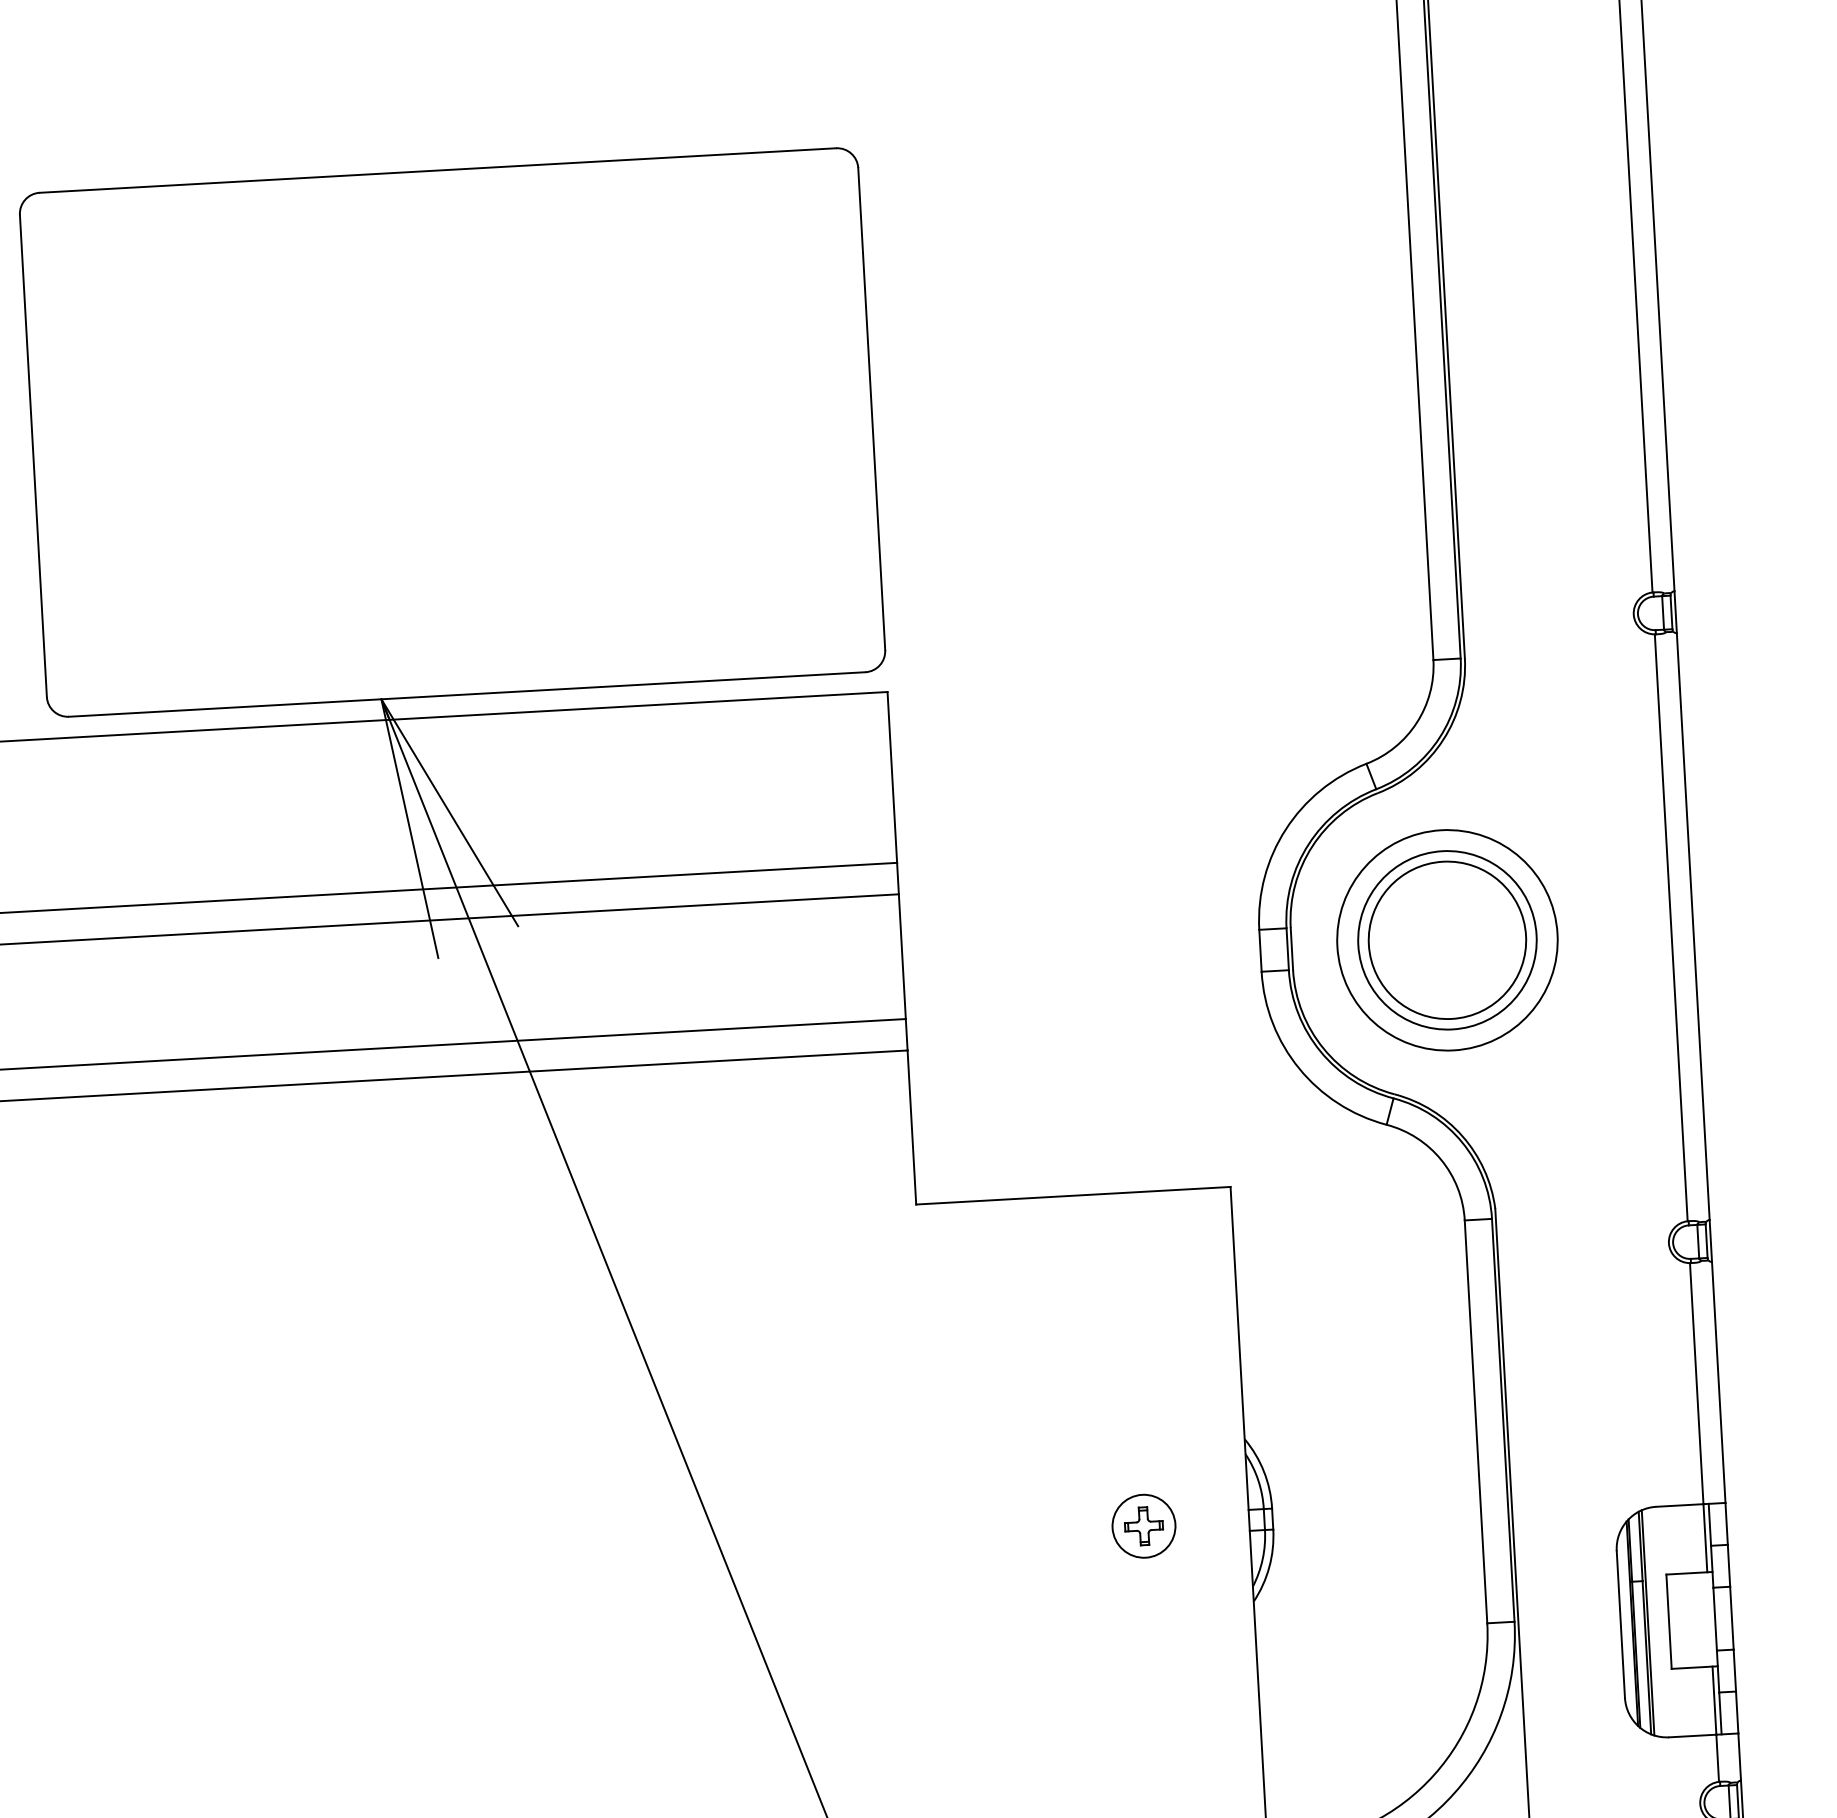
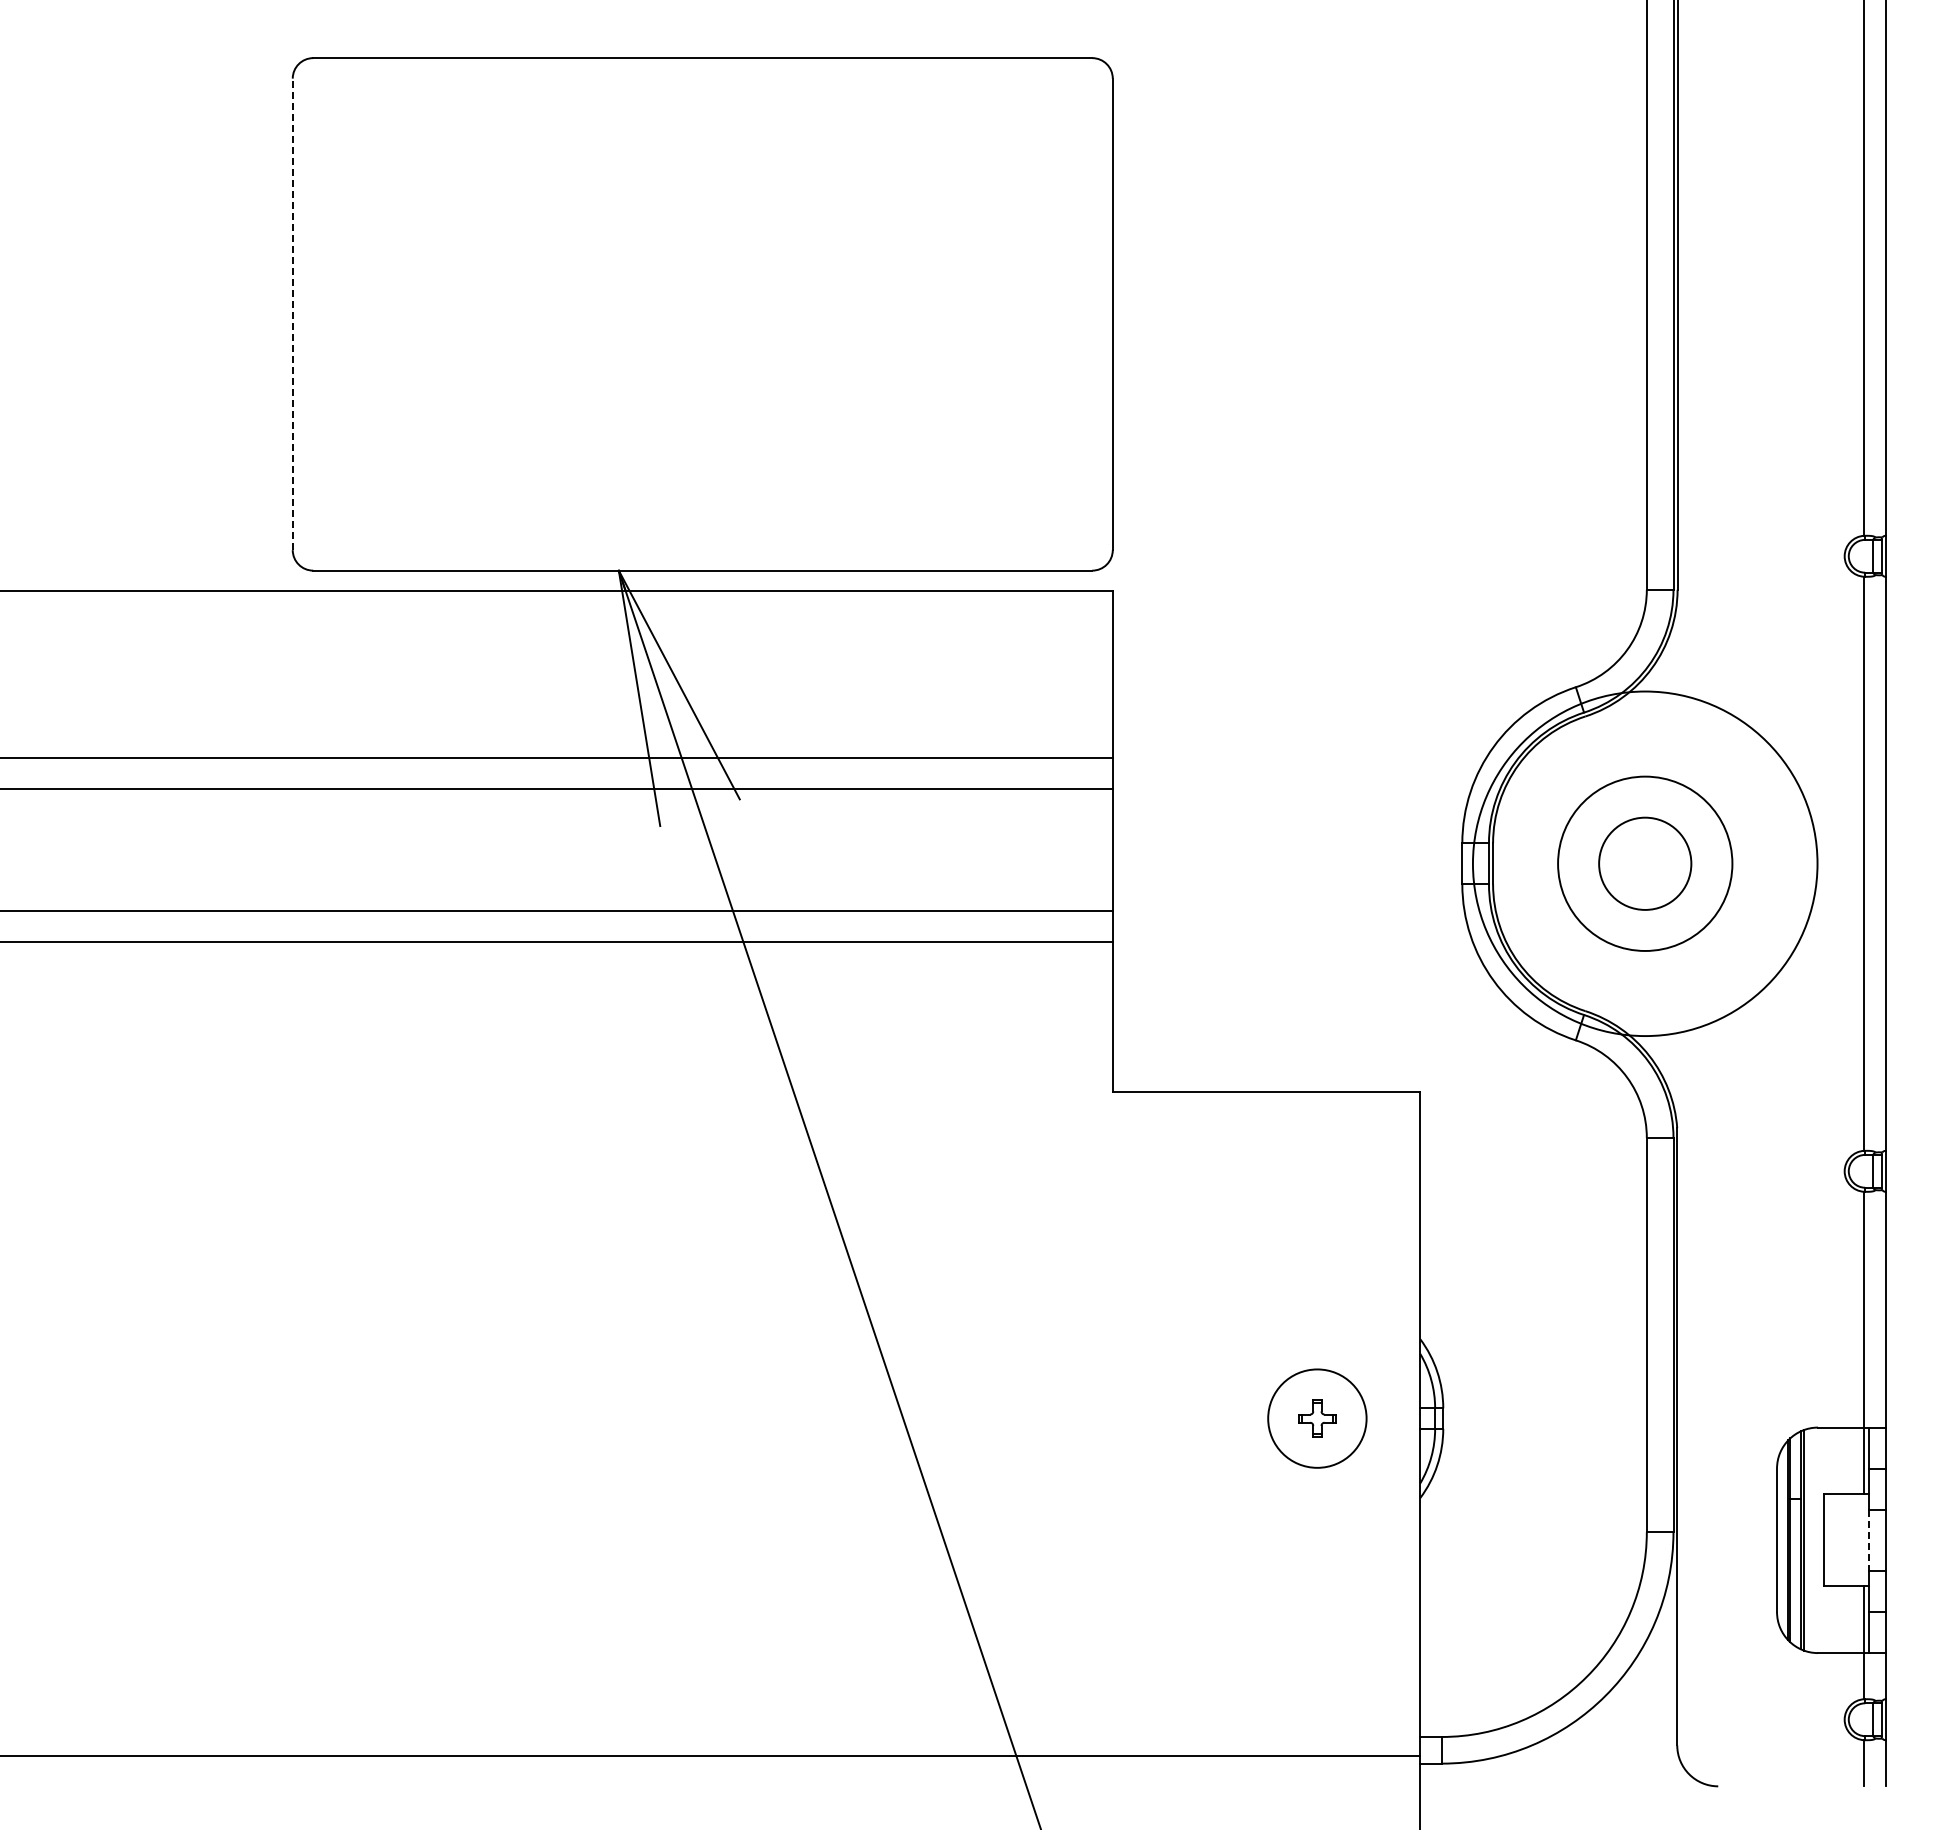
line: (33, 456) -> (292, 314), solid -> dashed
circle: (1447, 939) -> (1645, 863), size x0.6
circle: (1446, 940) -> (1644, 863), size x1.6
circle: (1144, 1526) -> (1317, 1418), size x1.6
line: (1715, 1619) -> (1869, 1540), solid -> dashed

